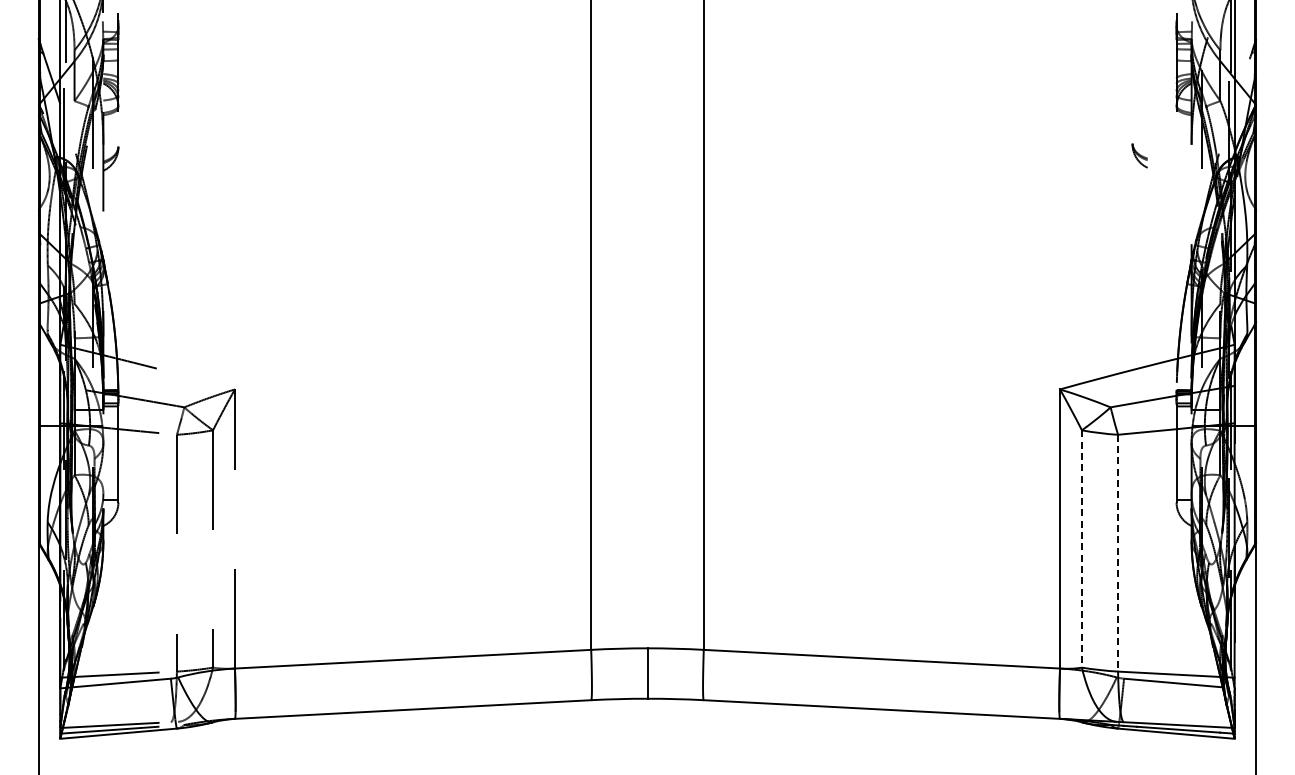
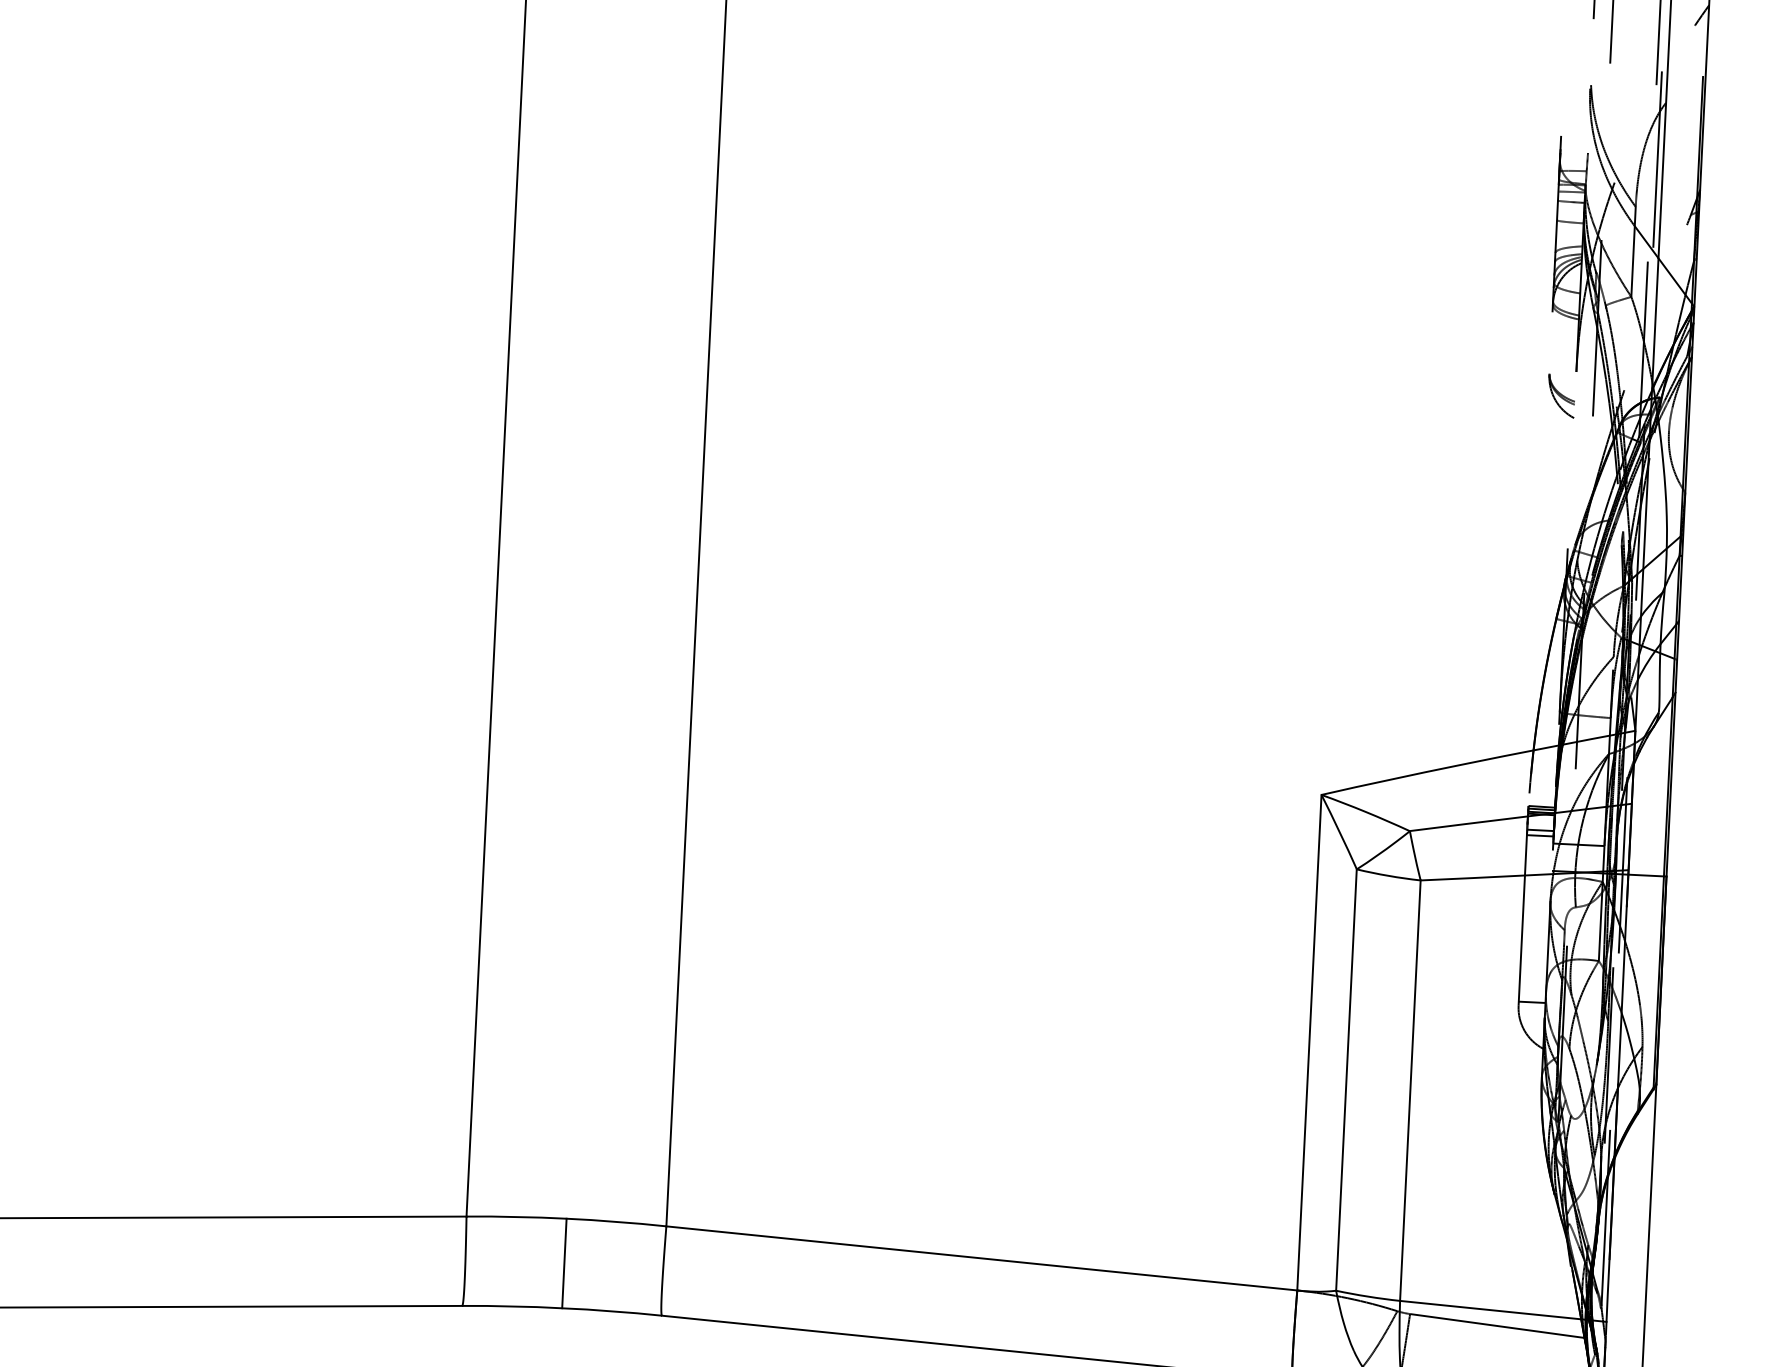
part: (1139, 155) -> (1560, 395), moved
line: (1081, 548) -> (1345, 1079), dashed -> solid
line: (1118, 553) -> (1411, 1091), dashed -> solid

